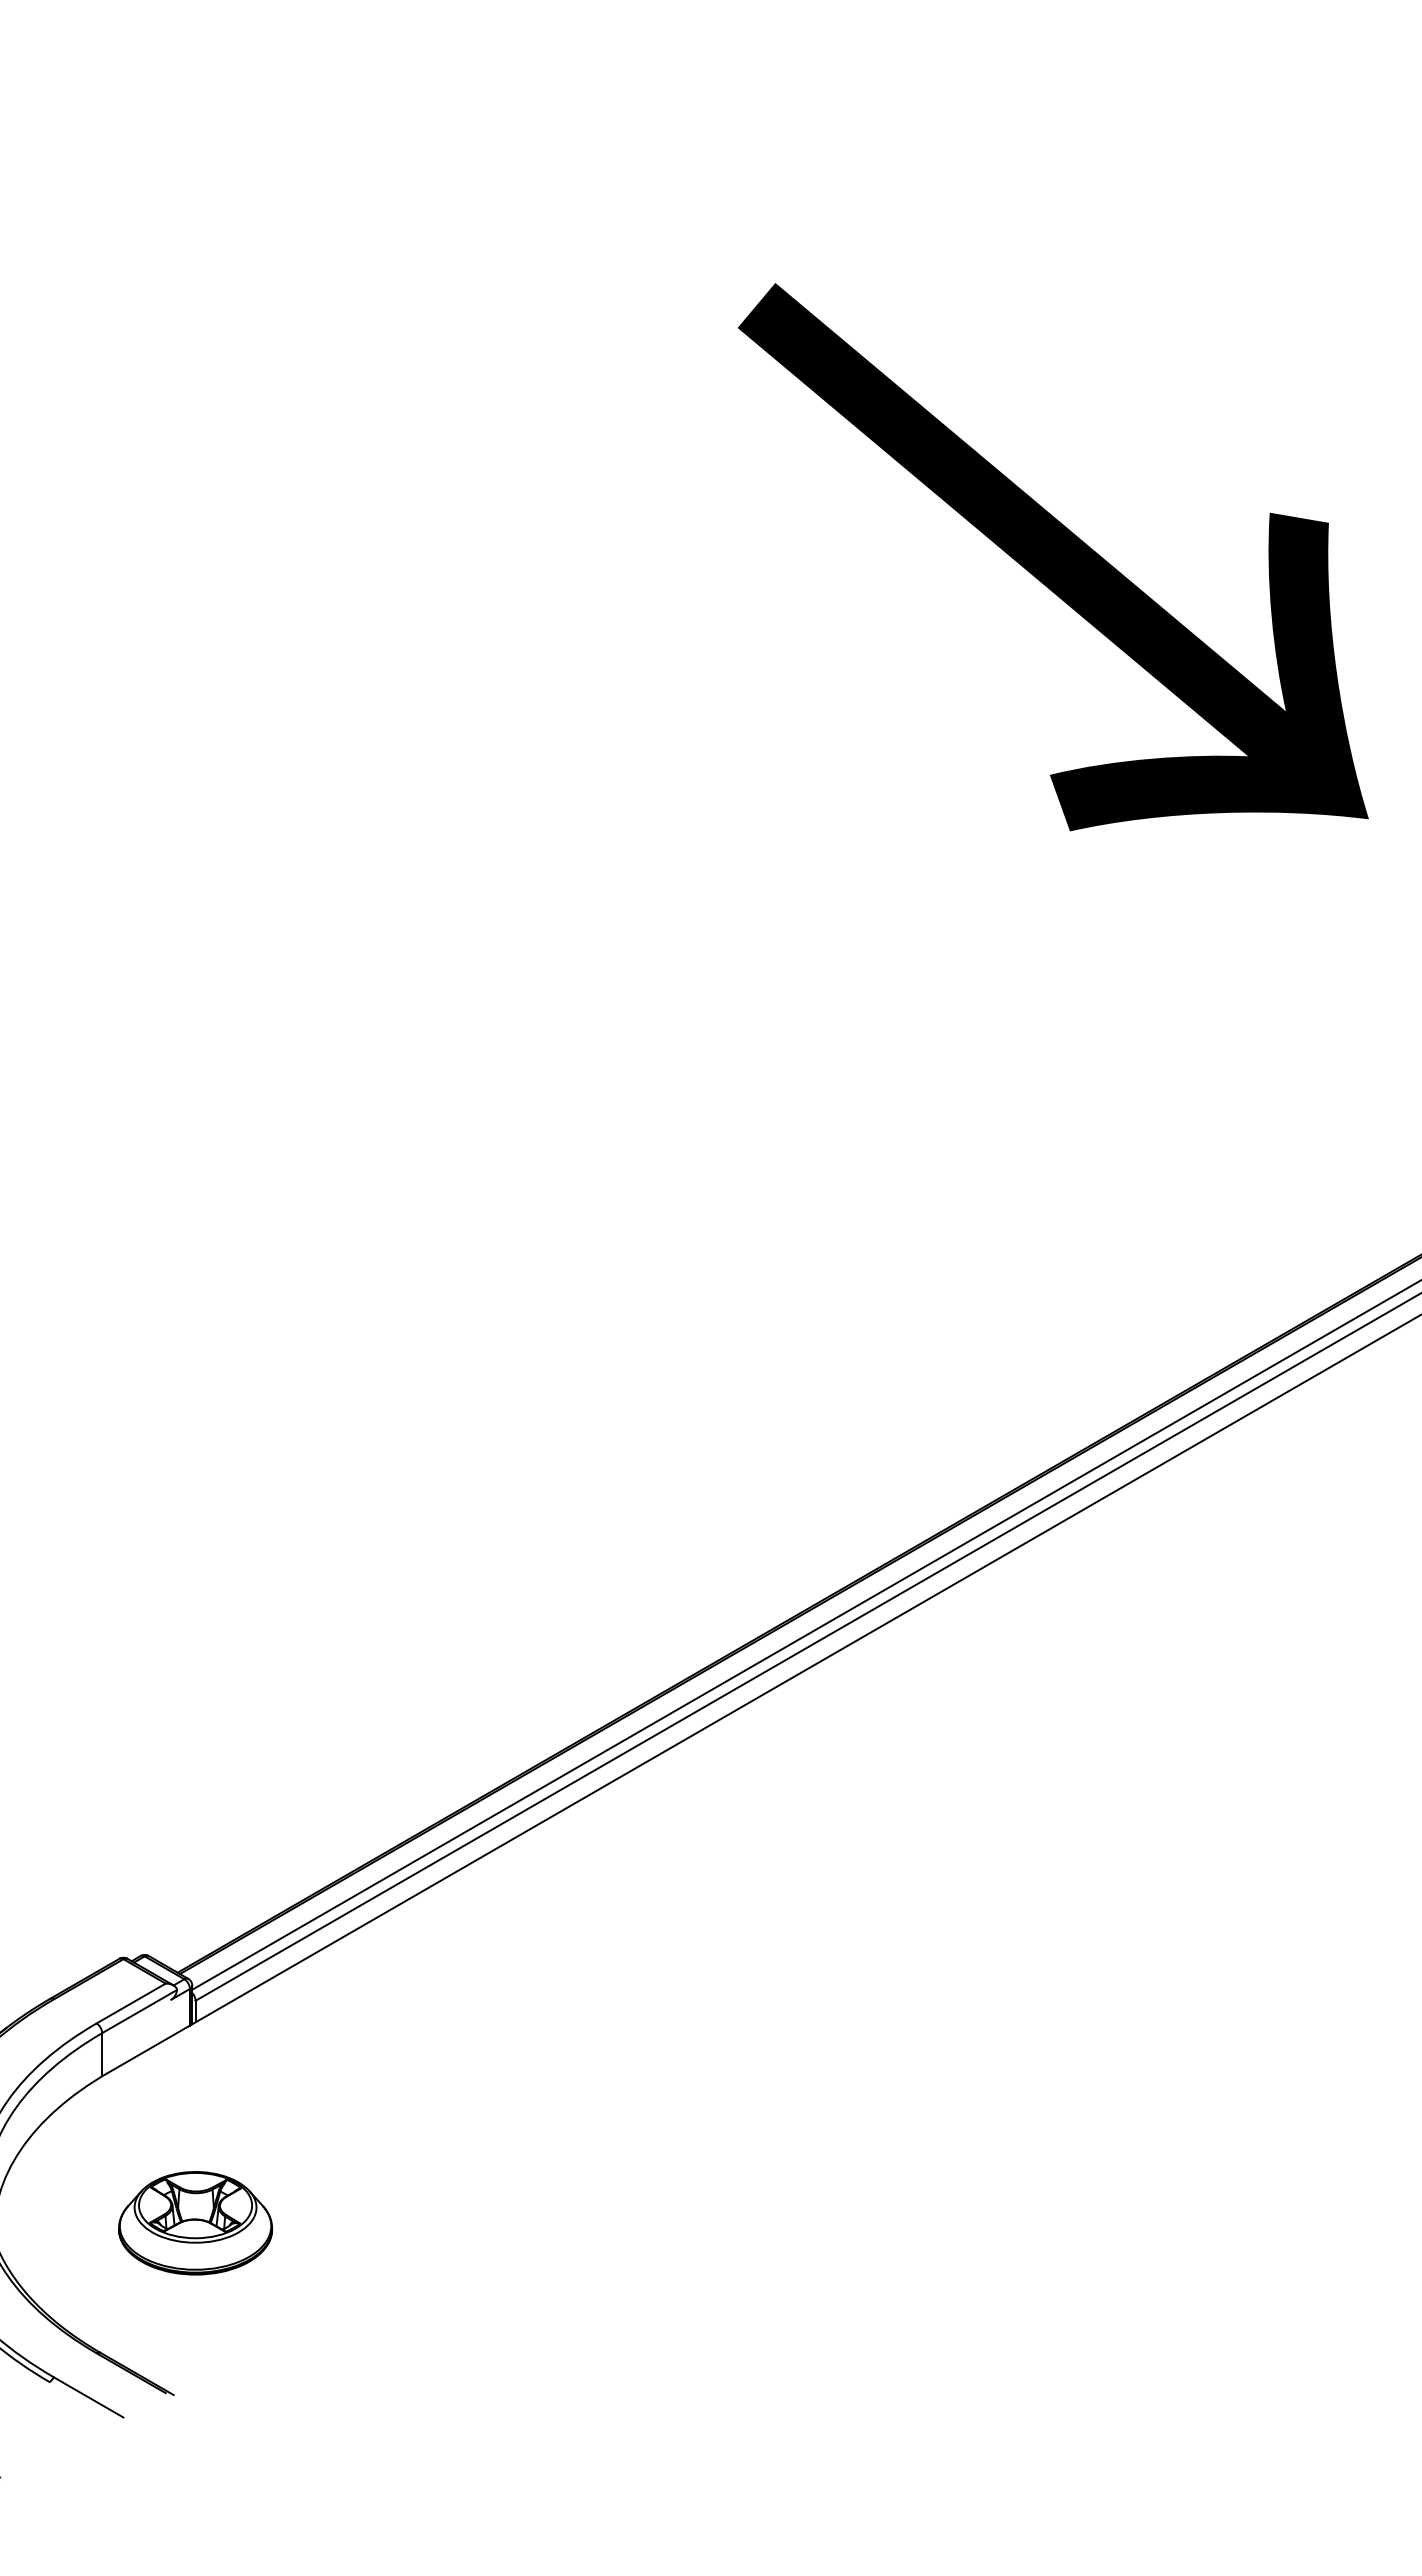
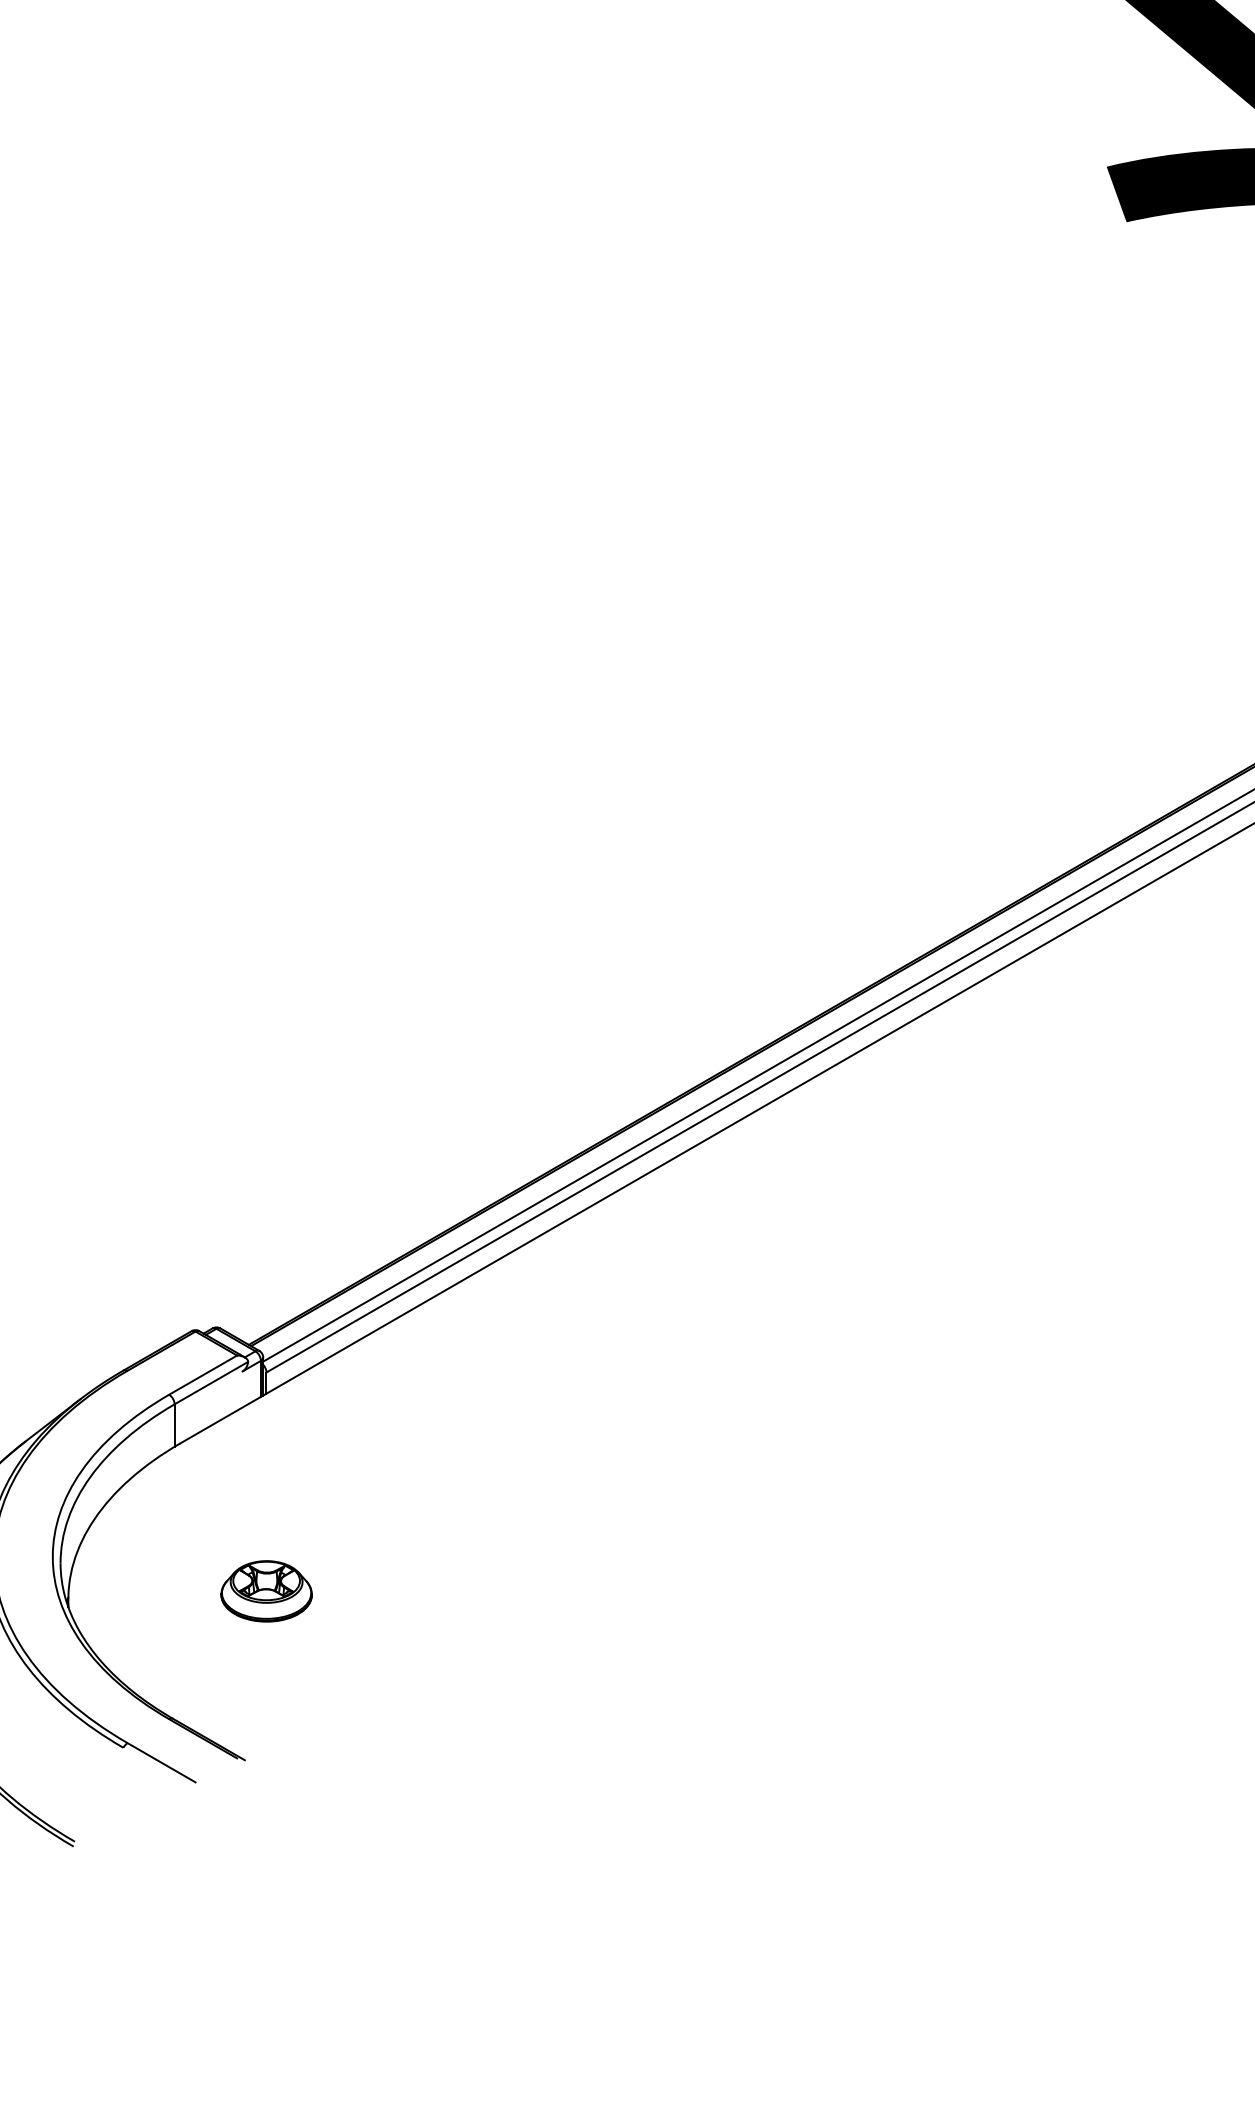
part: (195, 2223) -> (266, 1591), size x0.6

